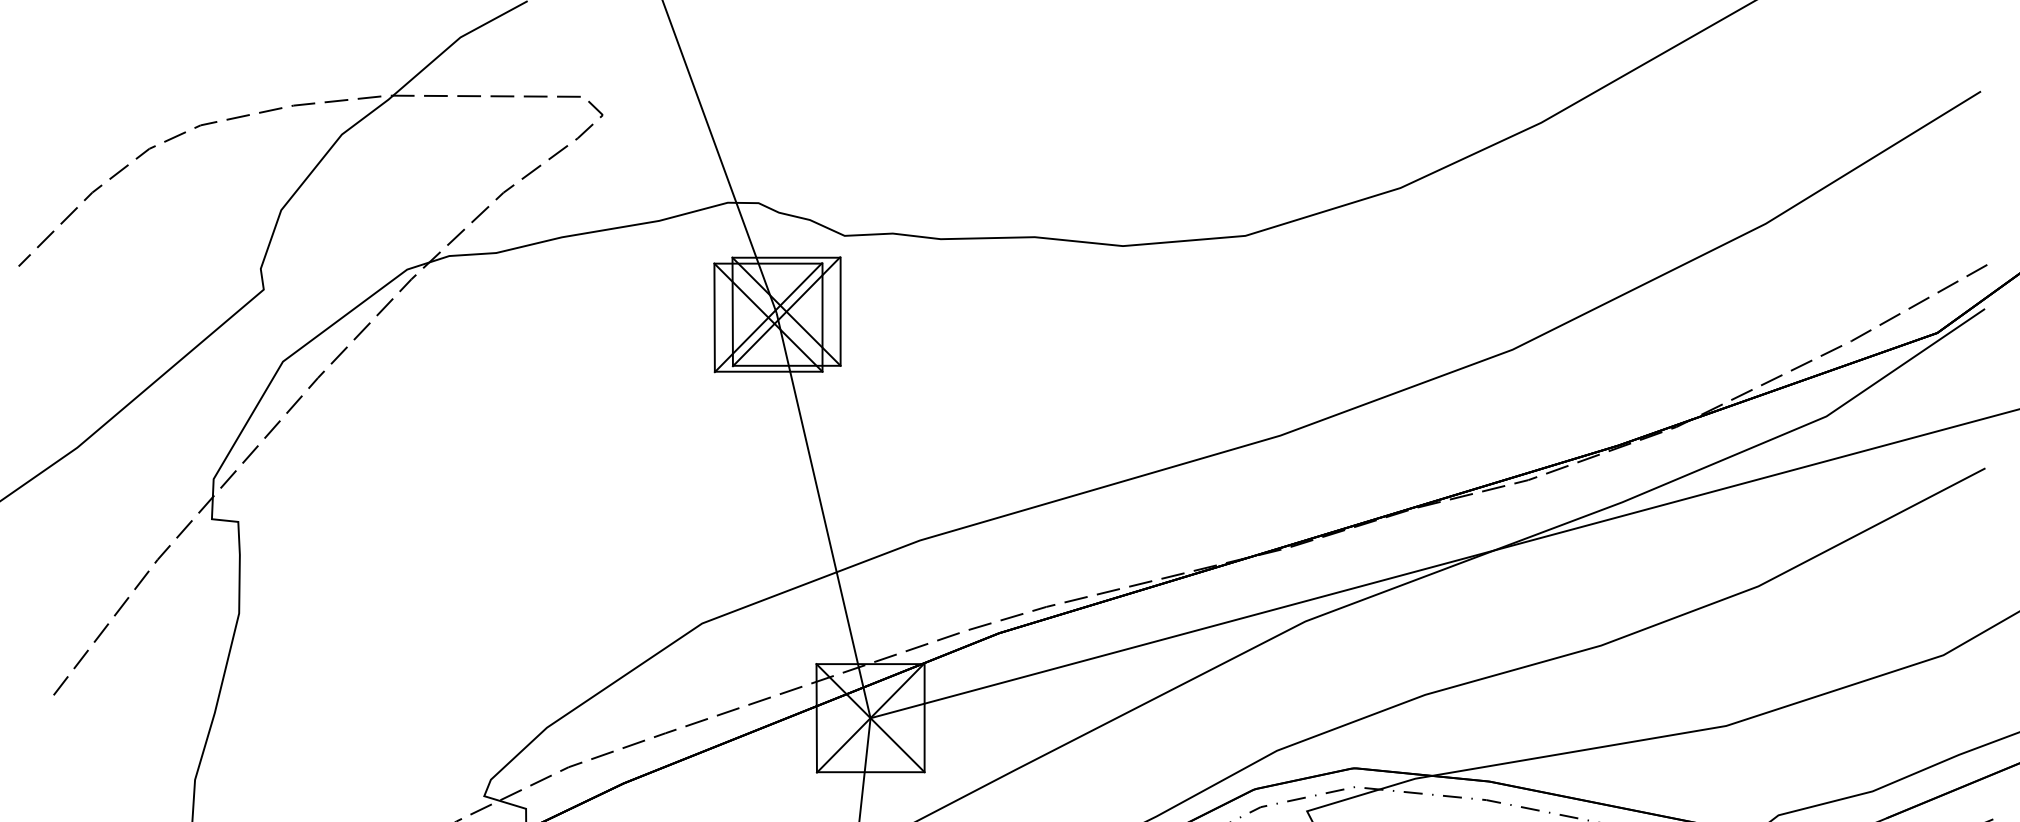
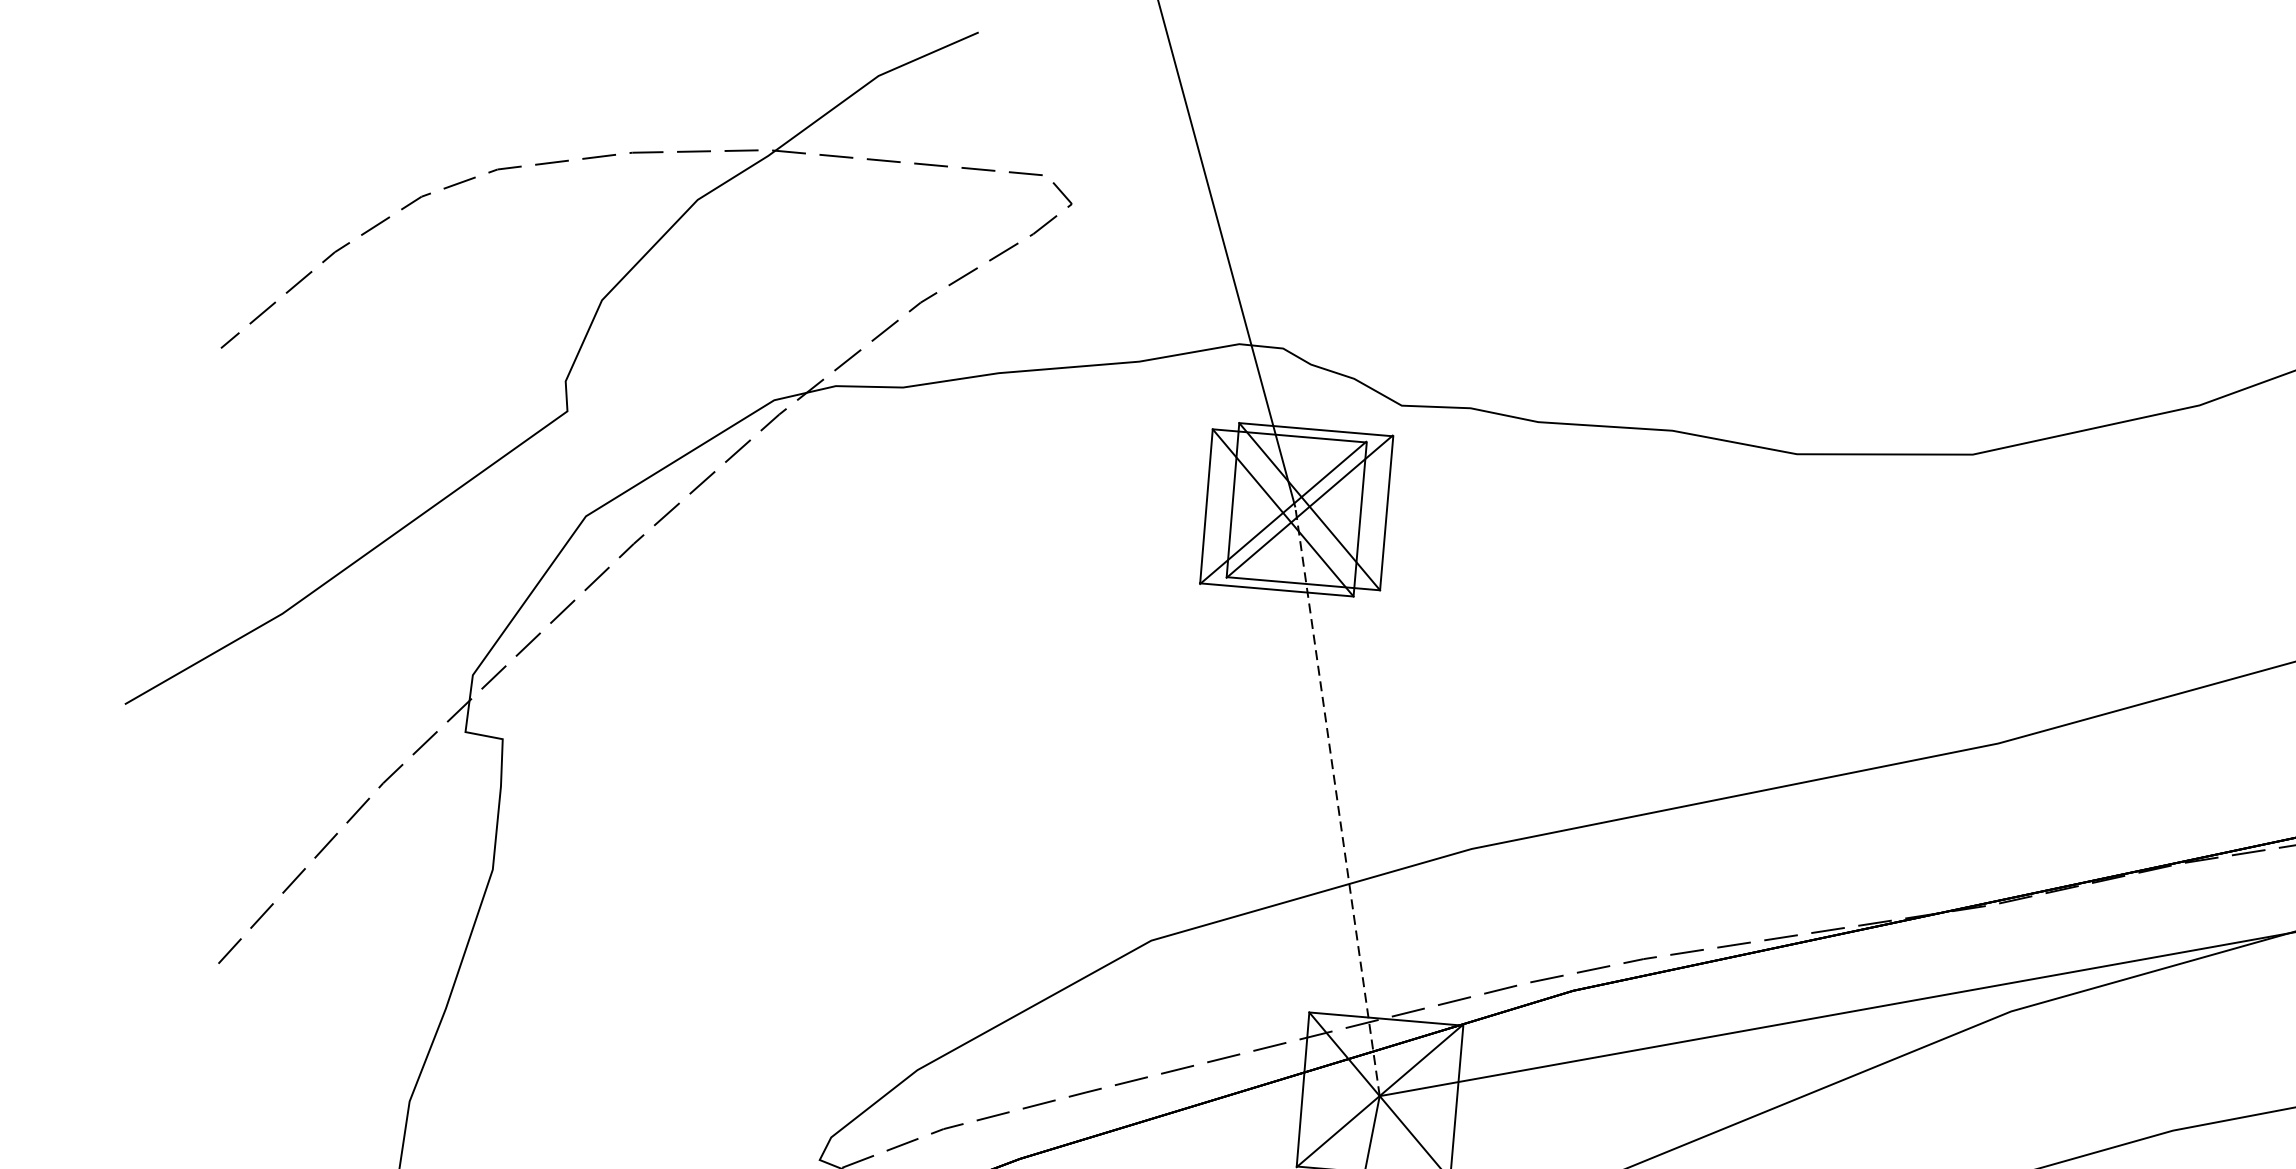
line: (823, 515) -> (1337, 801), solid -> dashed

